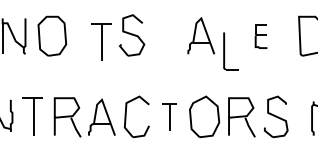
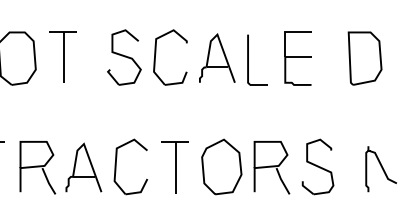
part: (155, 35) -> (155, 57), added
part: (261, 36) -> (298, 58), size x1.67
part: (101, 41) -> (63, 56), moved
part: (230, 51) -> (256, 60), moved
part: (169, 116) -> (174, 166), size x1.43

